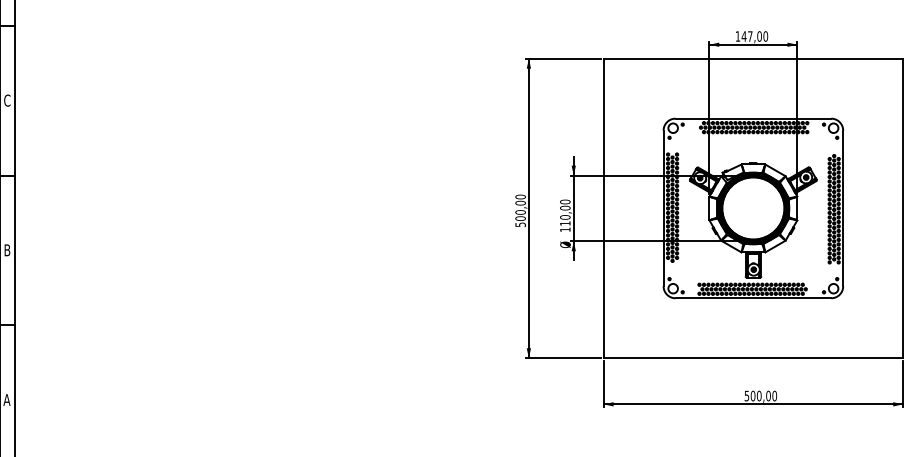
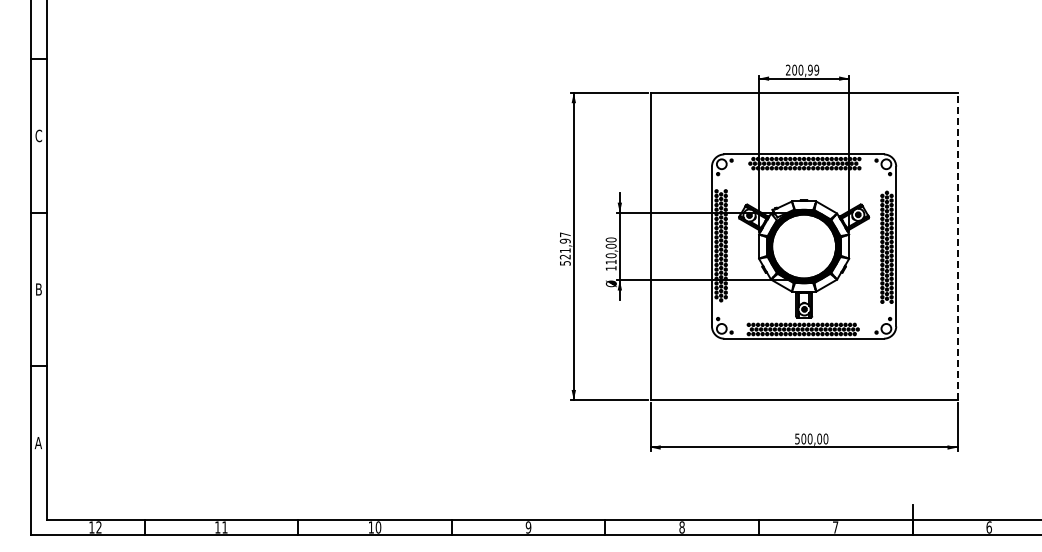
text: (751, 35) -> (802, 69), 147,00 -> 200,99
text: (519, 207) -> (564, 245), 500,00 -> 521,97
line: (902, 208) -> (957, 246), solid -> dashed

